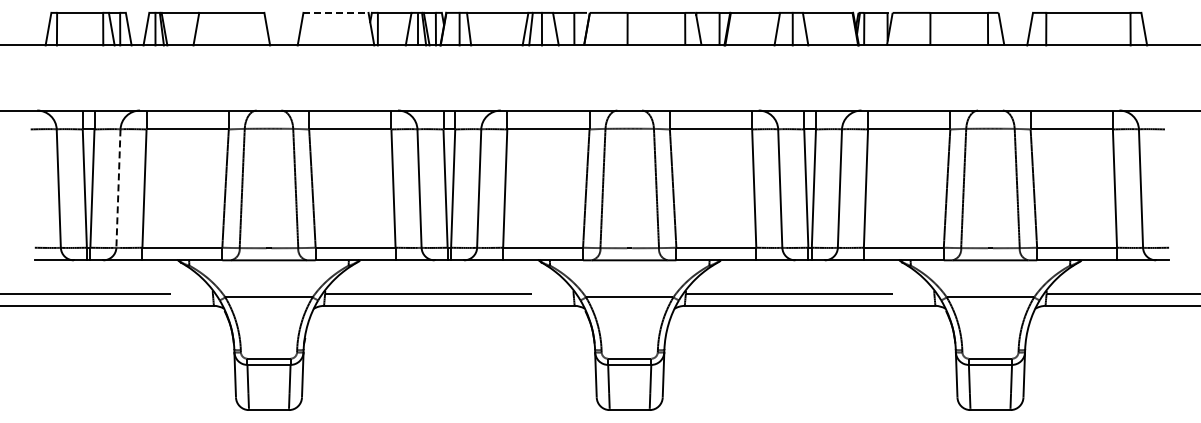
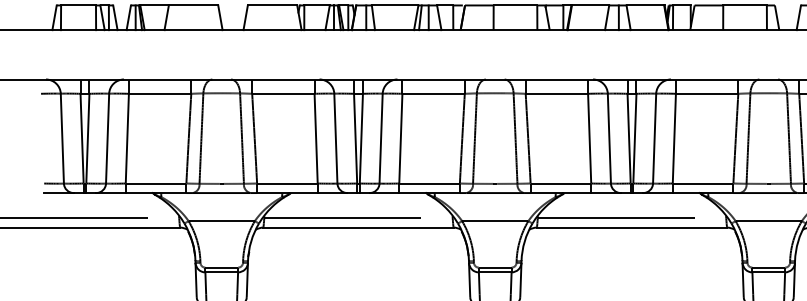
line: (336, 12) -> (272, 5), dashed -> solid
line: (118, 189) -> (107, 139), dashed -> solid

